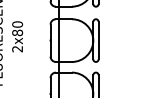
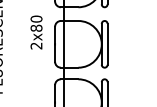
text: (17, 36) -> (36, 32), moved

